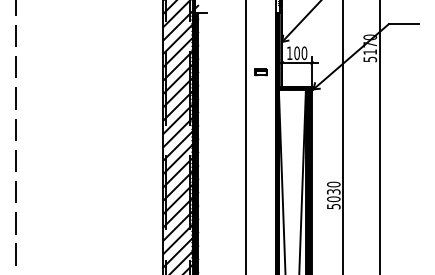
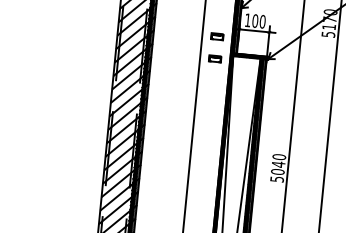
part: (260, 94) -> (214, 59), added
text: (333, 191) -> (278, 164), 5030 -> 5040

